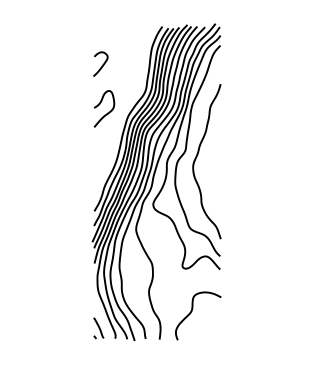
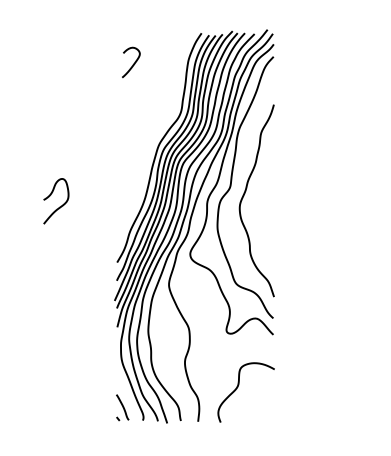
curve: (102, 64) -> (133, 62), moved
curve: (107, 112) -> (60, 205), moved

